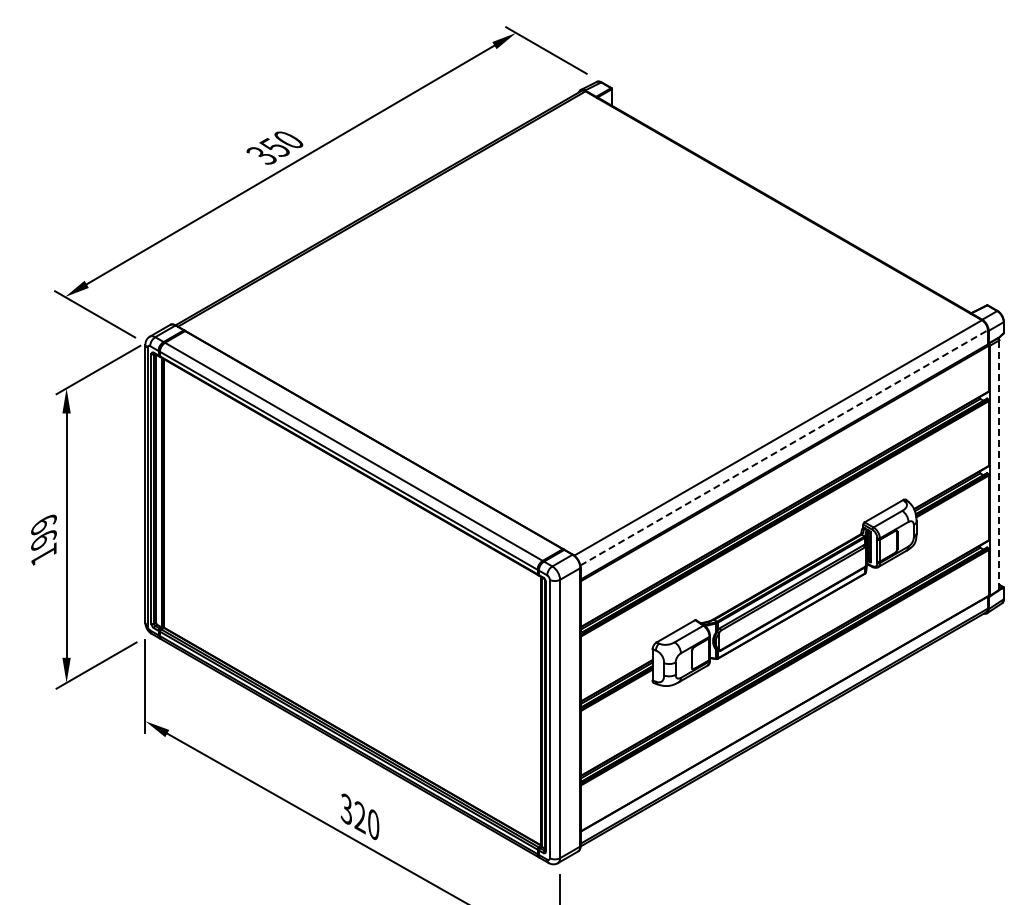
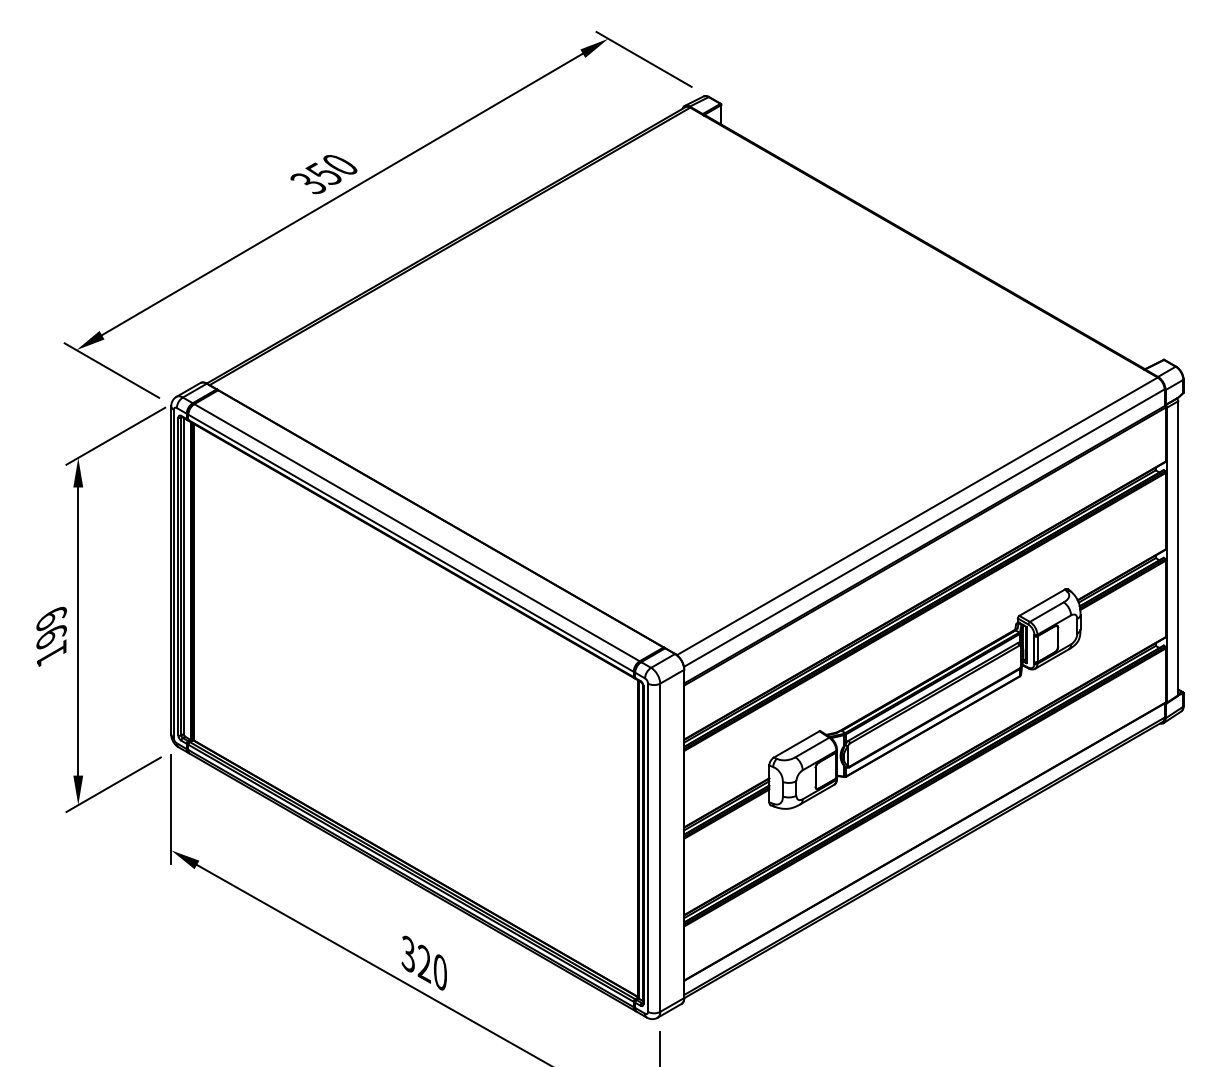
line: (784, 447) -> (924, 527), dashed -> solid
line: (999, 465) -> (1178, 548), dashed -> solid

